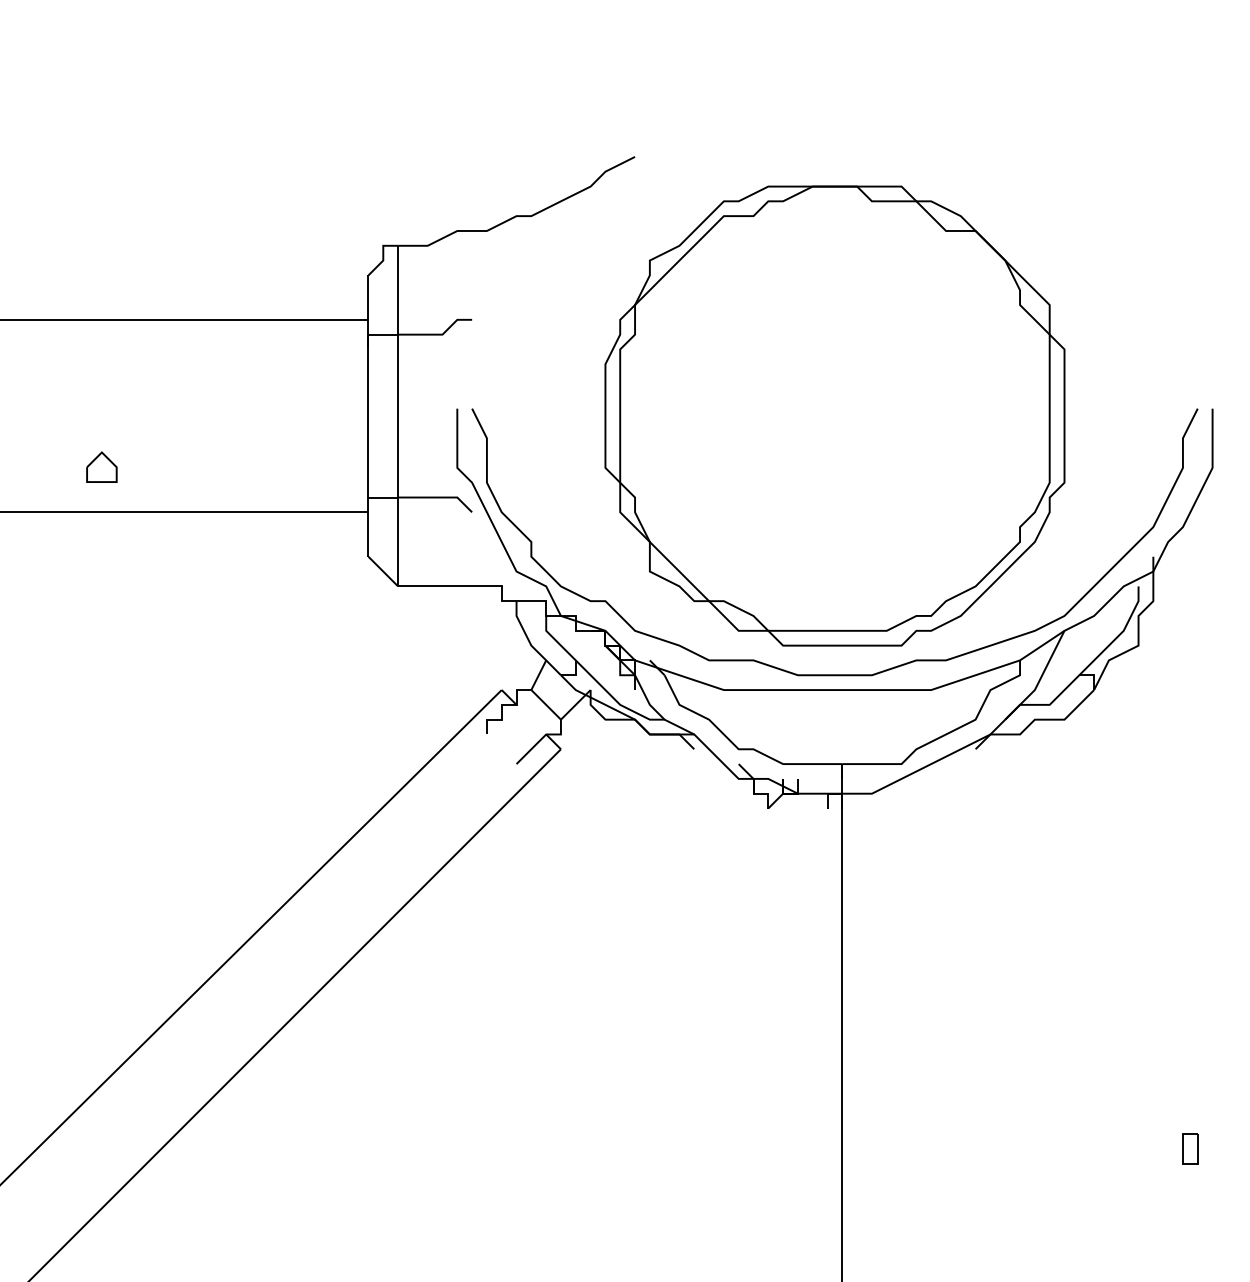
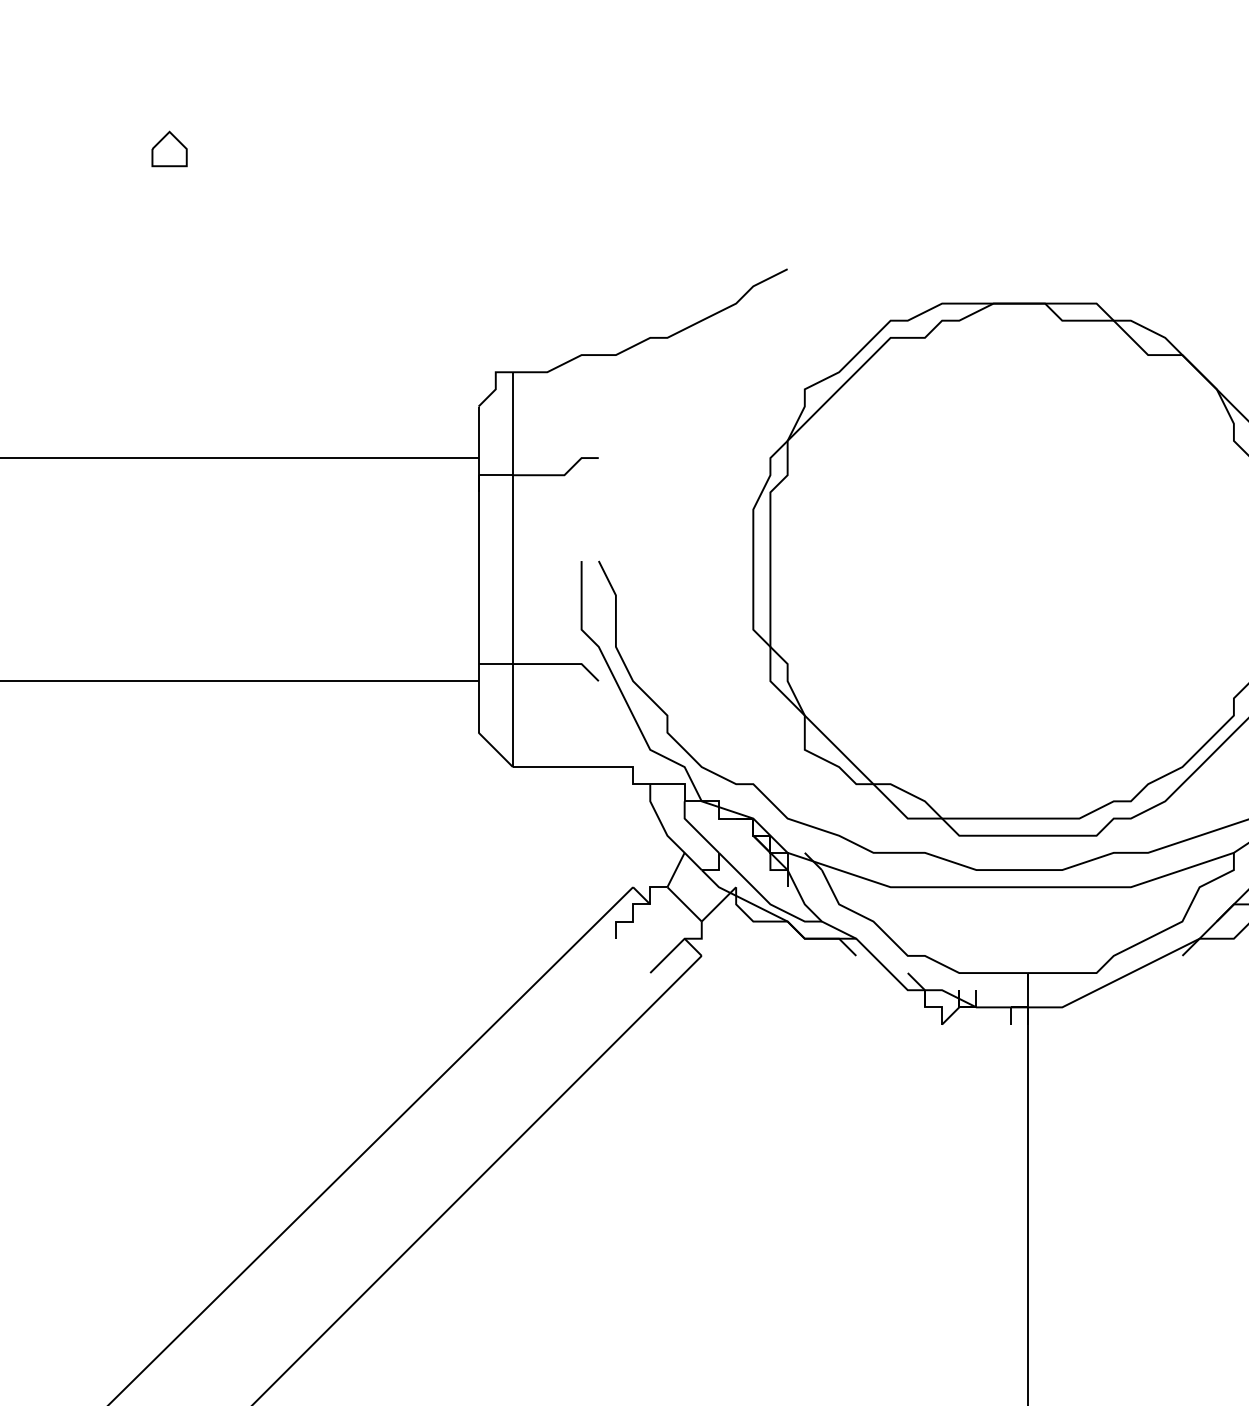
part: (101, 466) -> (169, 148), moved

